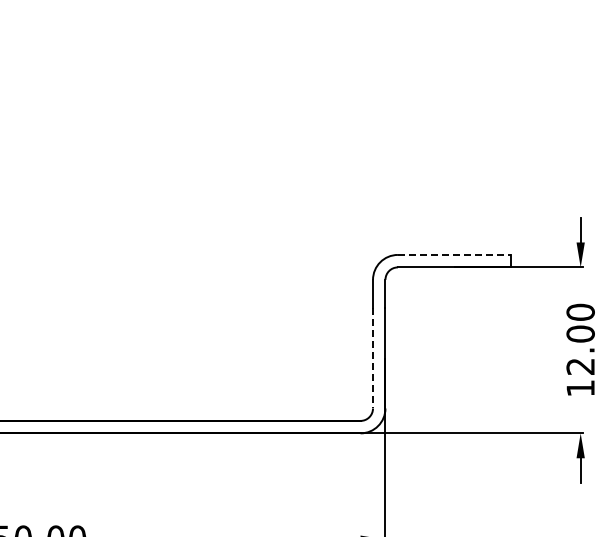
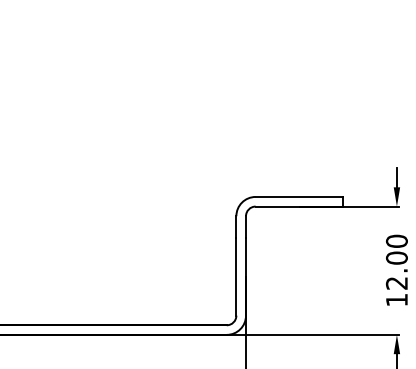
line: (454, 254) -> (299, 196), dashed -> solid
line: (373, 358) -> (236, 277), dashed -> solid

